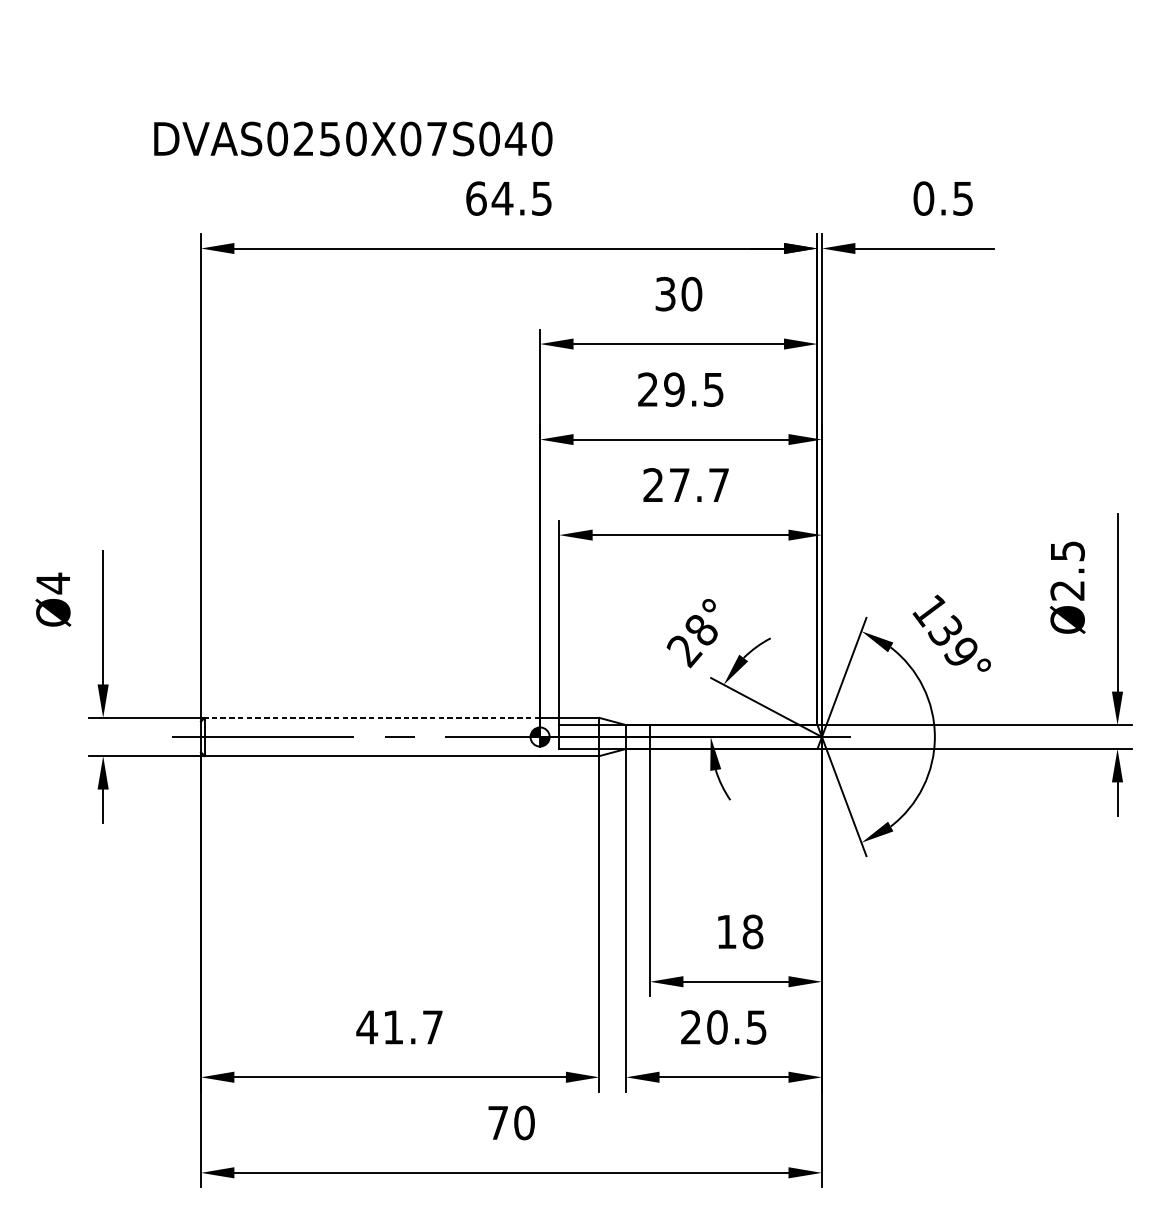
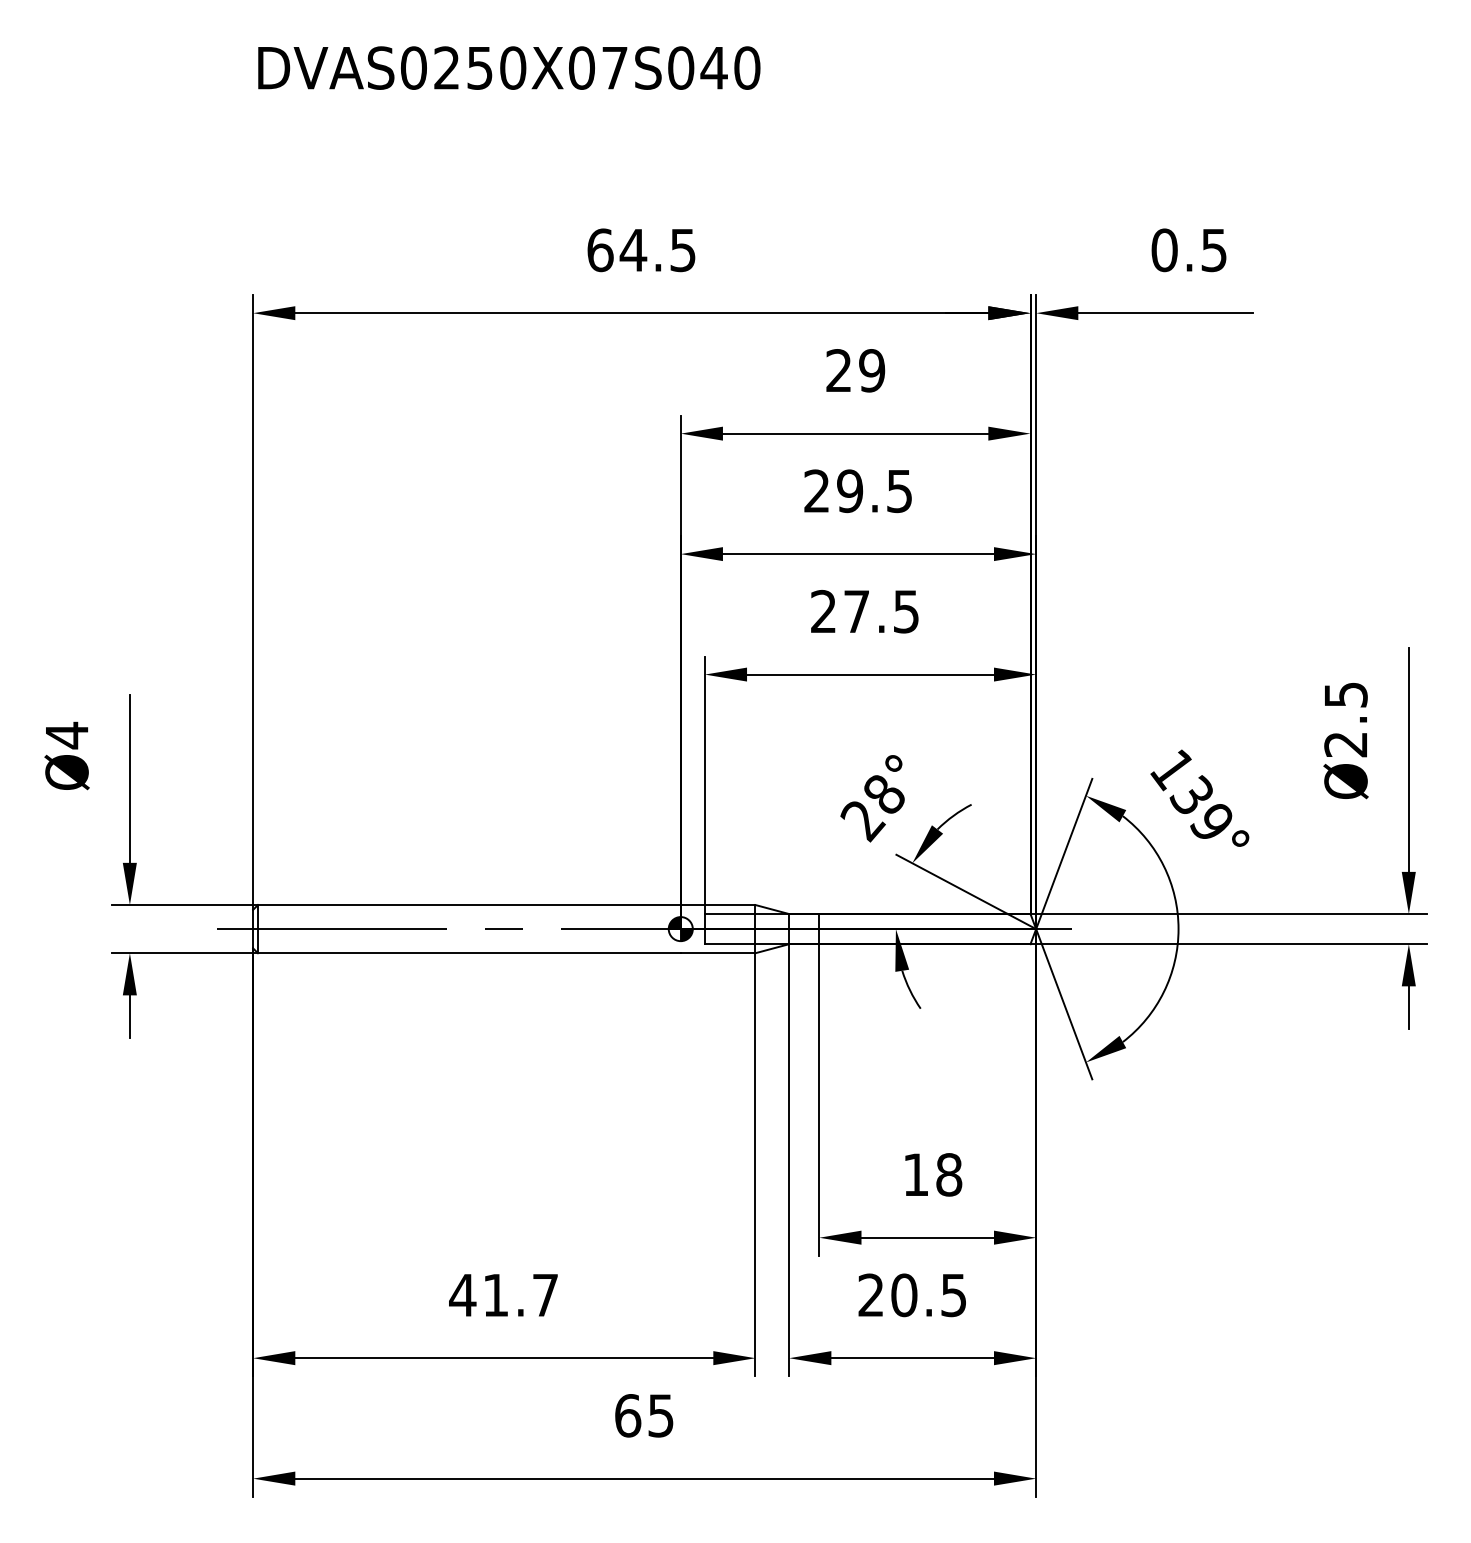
text: (353, 138) -> (509, 67), moved
text: (678, 293) -> (855, 370), 30 -> 29
text: (719, 485) -> (906, 611), 27.7 -> 27.5
line: (371, 718) -> (468, 905), dashed -> solid
text: (511, 1122) -> (644, 1415), 70 -> 65

